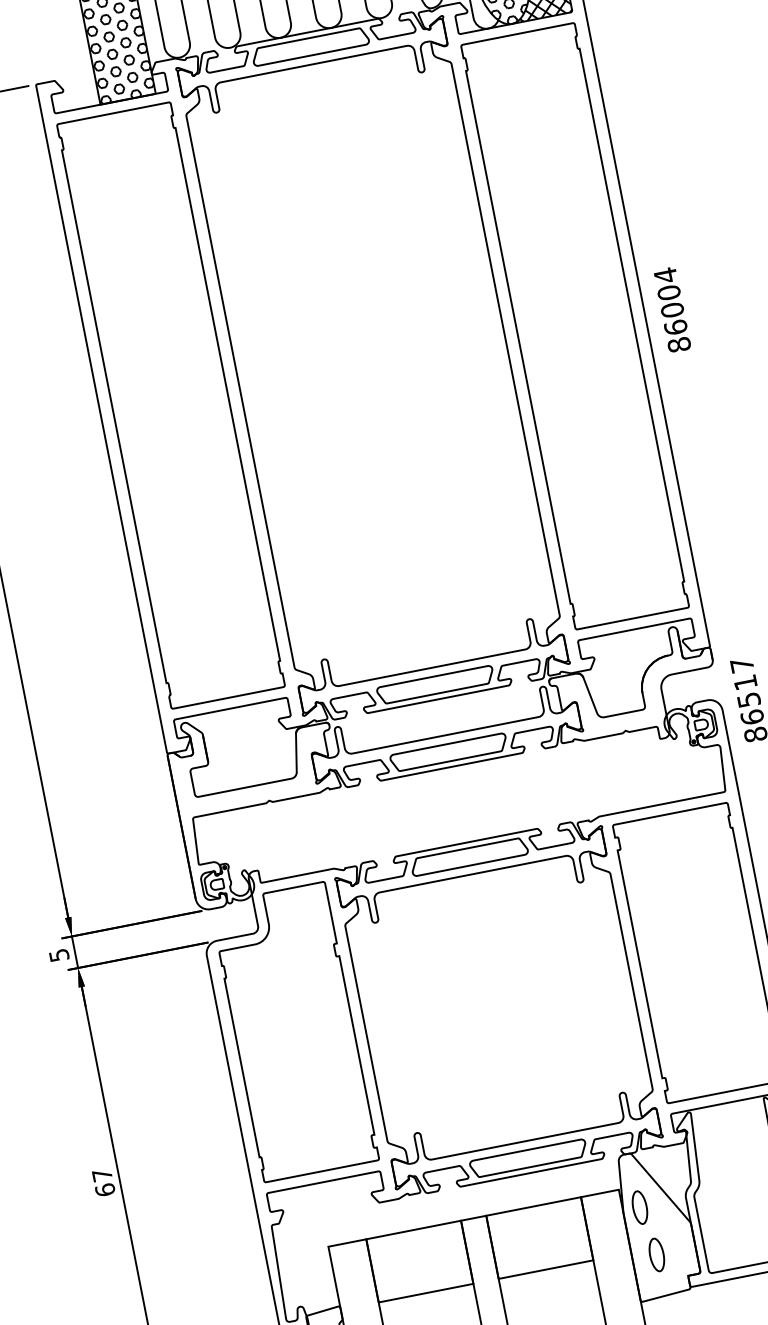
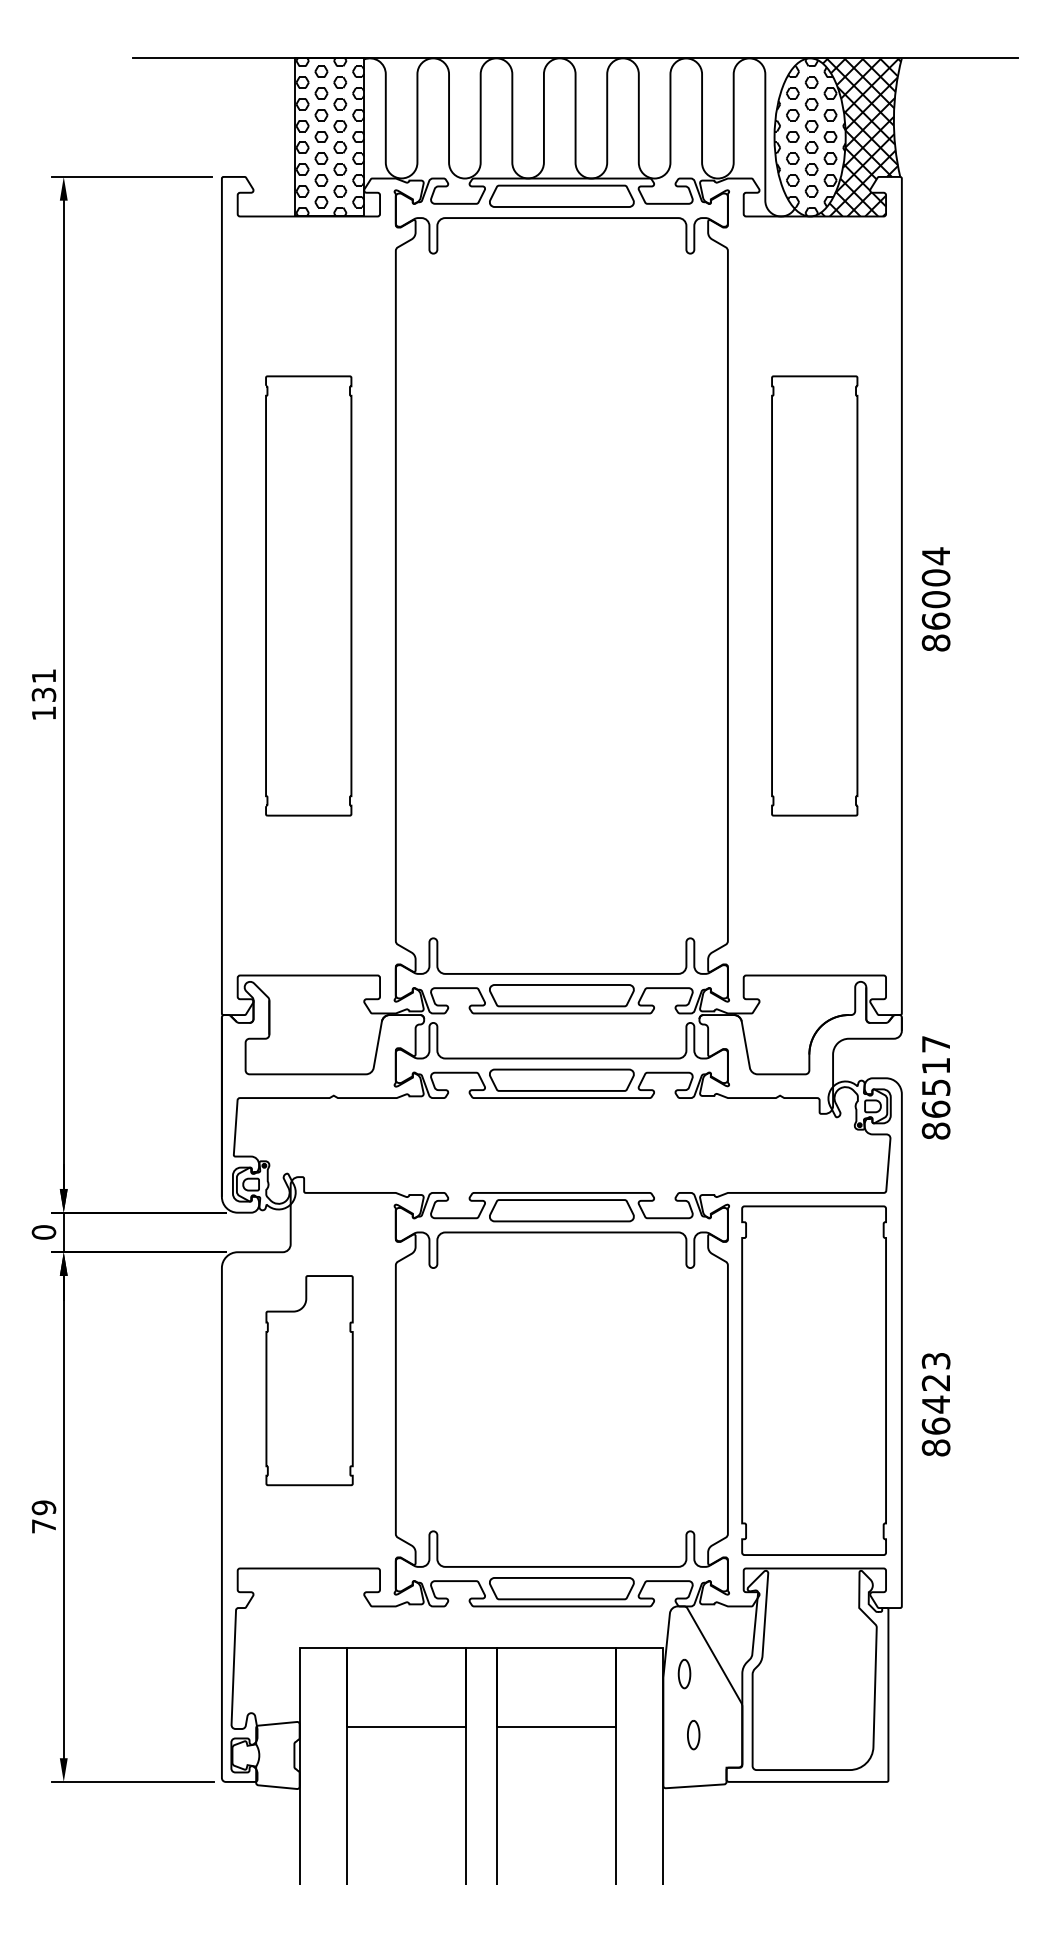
part: (574, 325) -> (814, 595), size x0.6
part: (170, 405) -> (308, 595), size x0.6
text: (58, 955) -> (43, 1232), 5 -> 0
part: (294, 1031) -> (309, 1380), size x0.6
text: (103, 1182) -> (43, 1516), 67 -> 79
part: (639, 1207) -> (684, 1673), size x0.7
part: (656, 1254) -> (693, 1734), size x0.7

